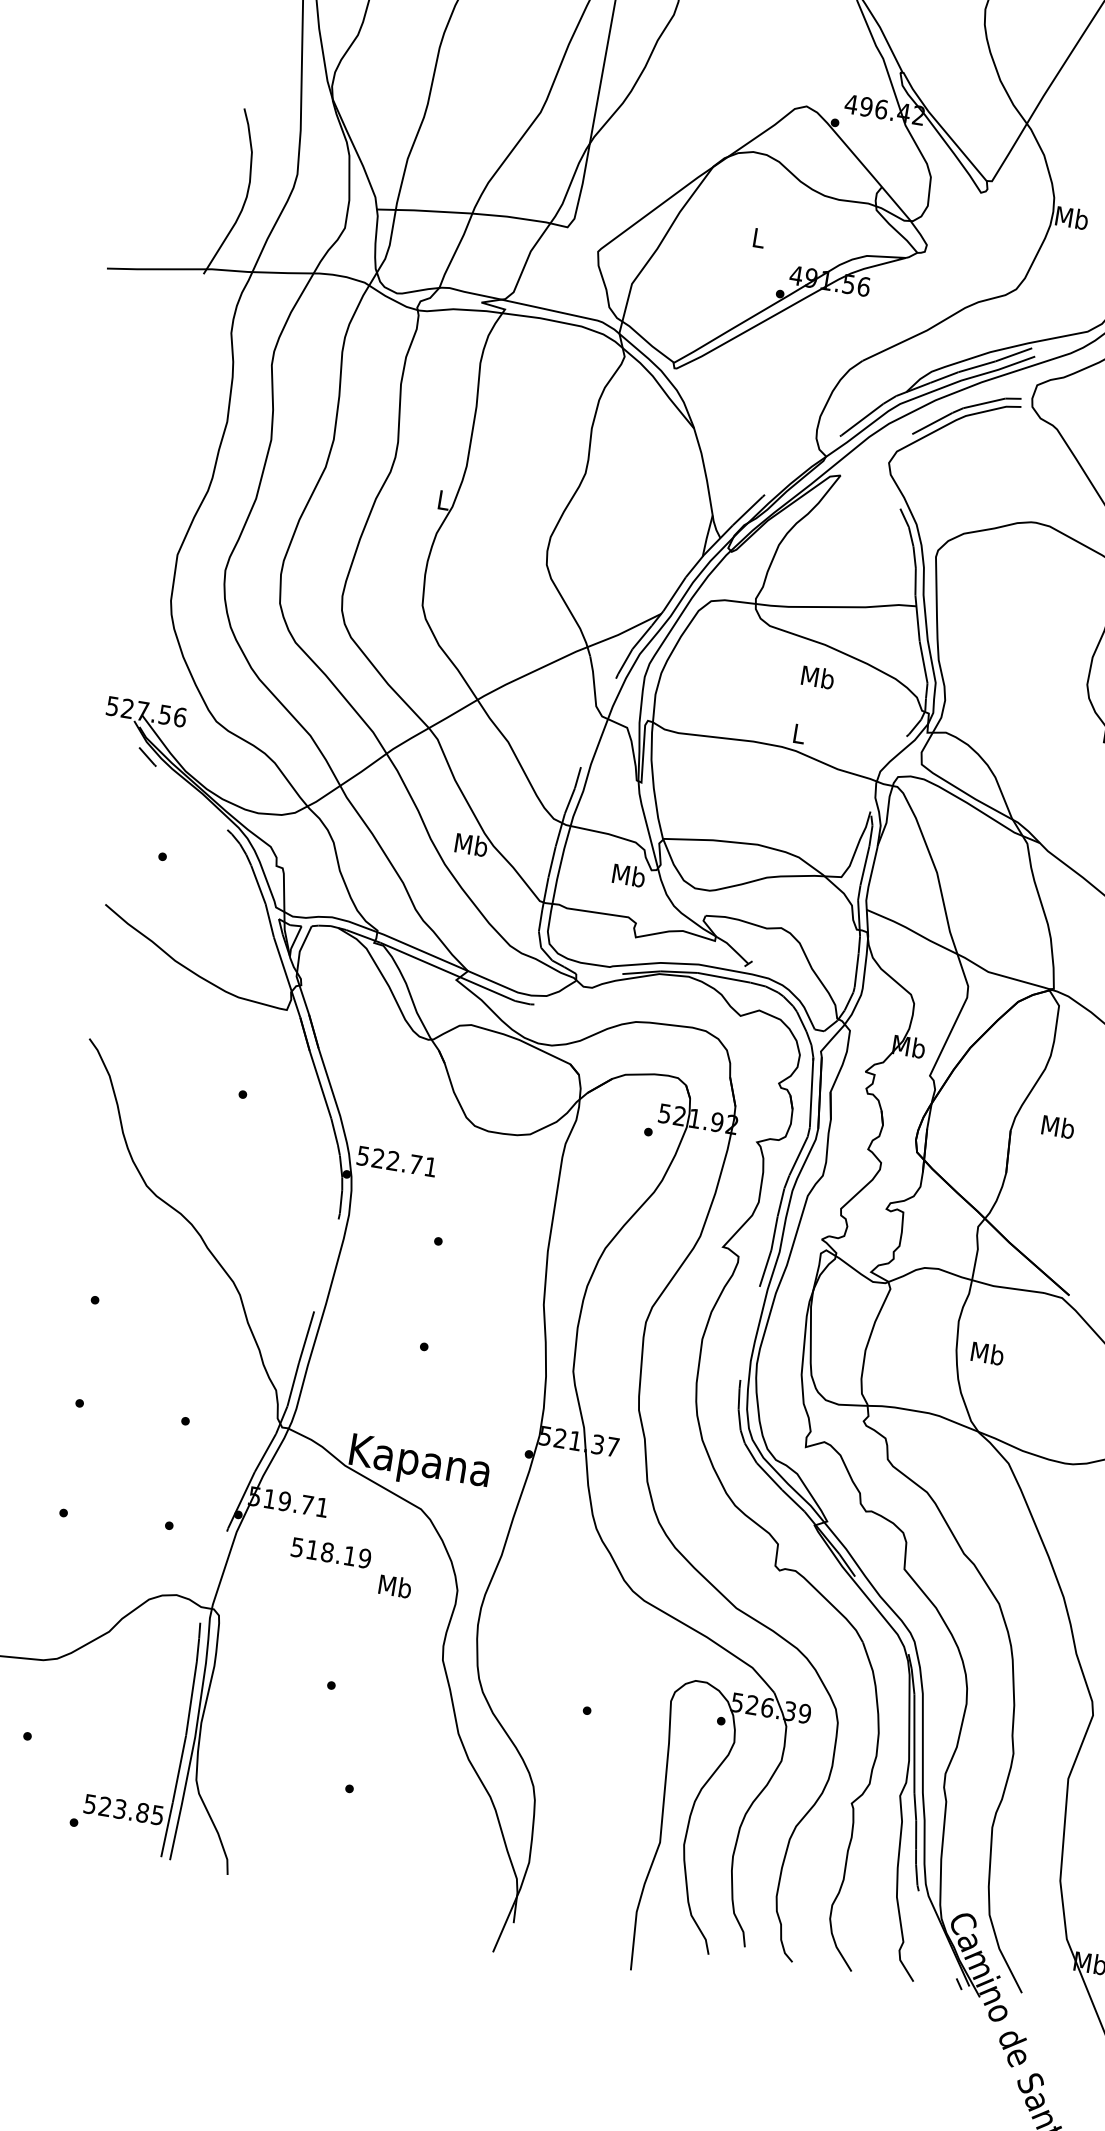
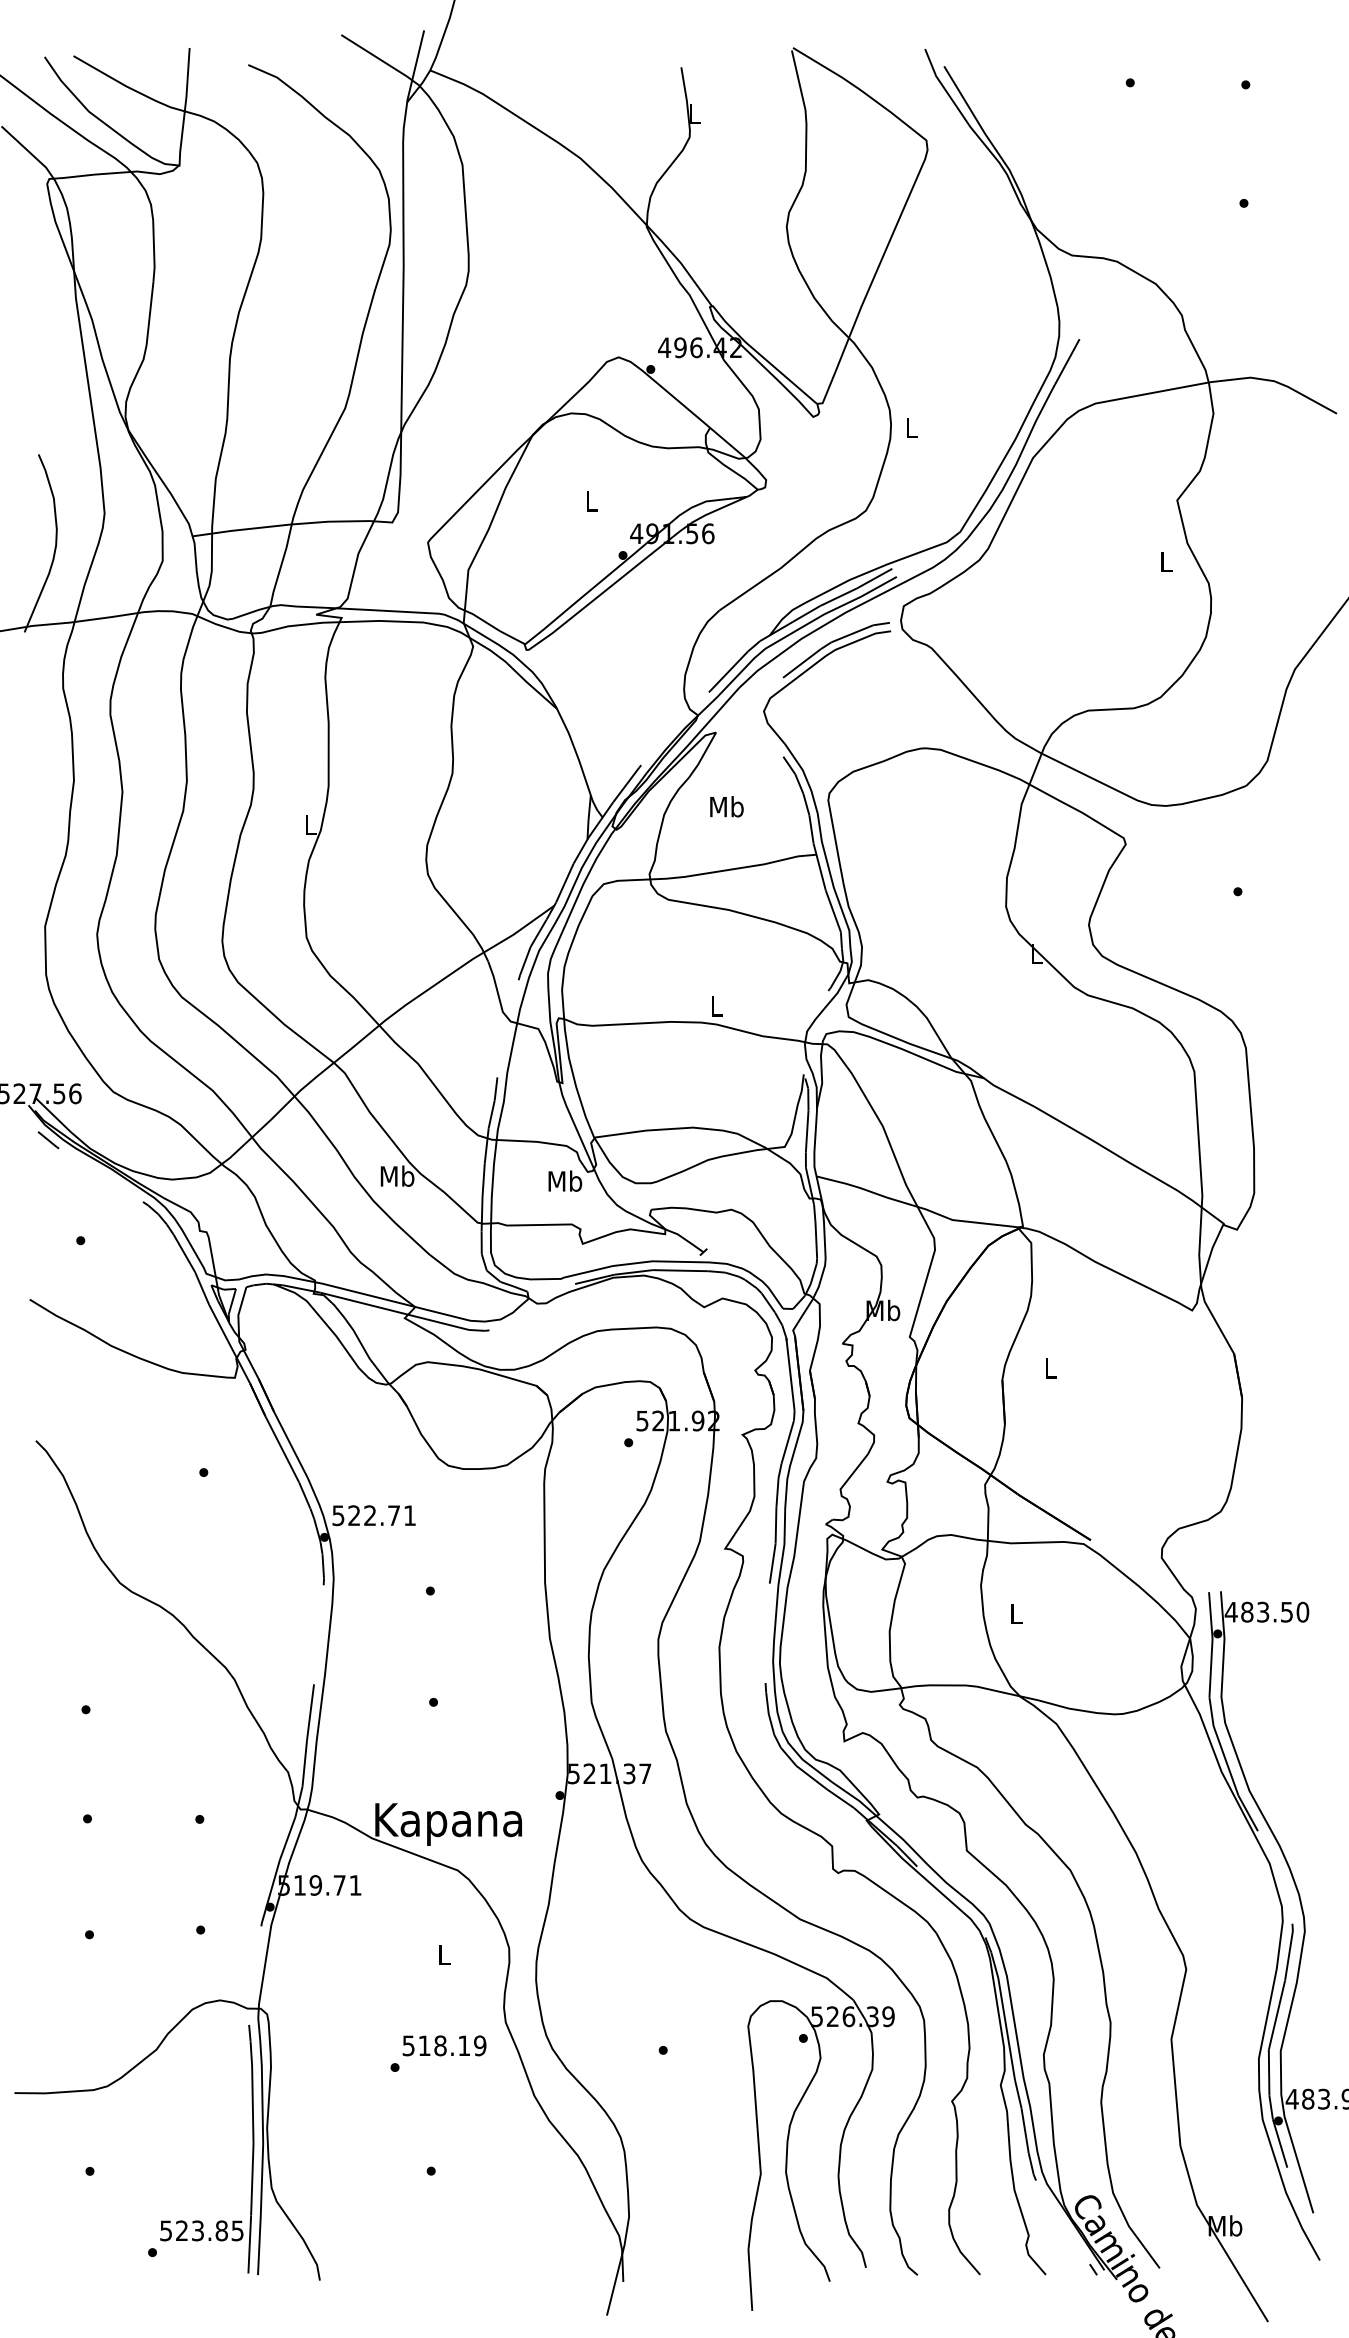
text: (1072, 217) -> (911, 427), Mb -> L
text: (817, 677) -> (726, 806), moved
text: (1058, 1126) -> (1050, 1367), Mb -> L
text: (987, 1353) -> (1016, 1613), Mb -> L
text: (331, 1552) -> (444, 2045), moved
text: (395, 1586) -> (444, 1954), Mb -> L

